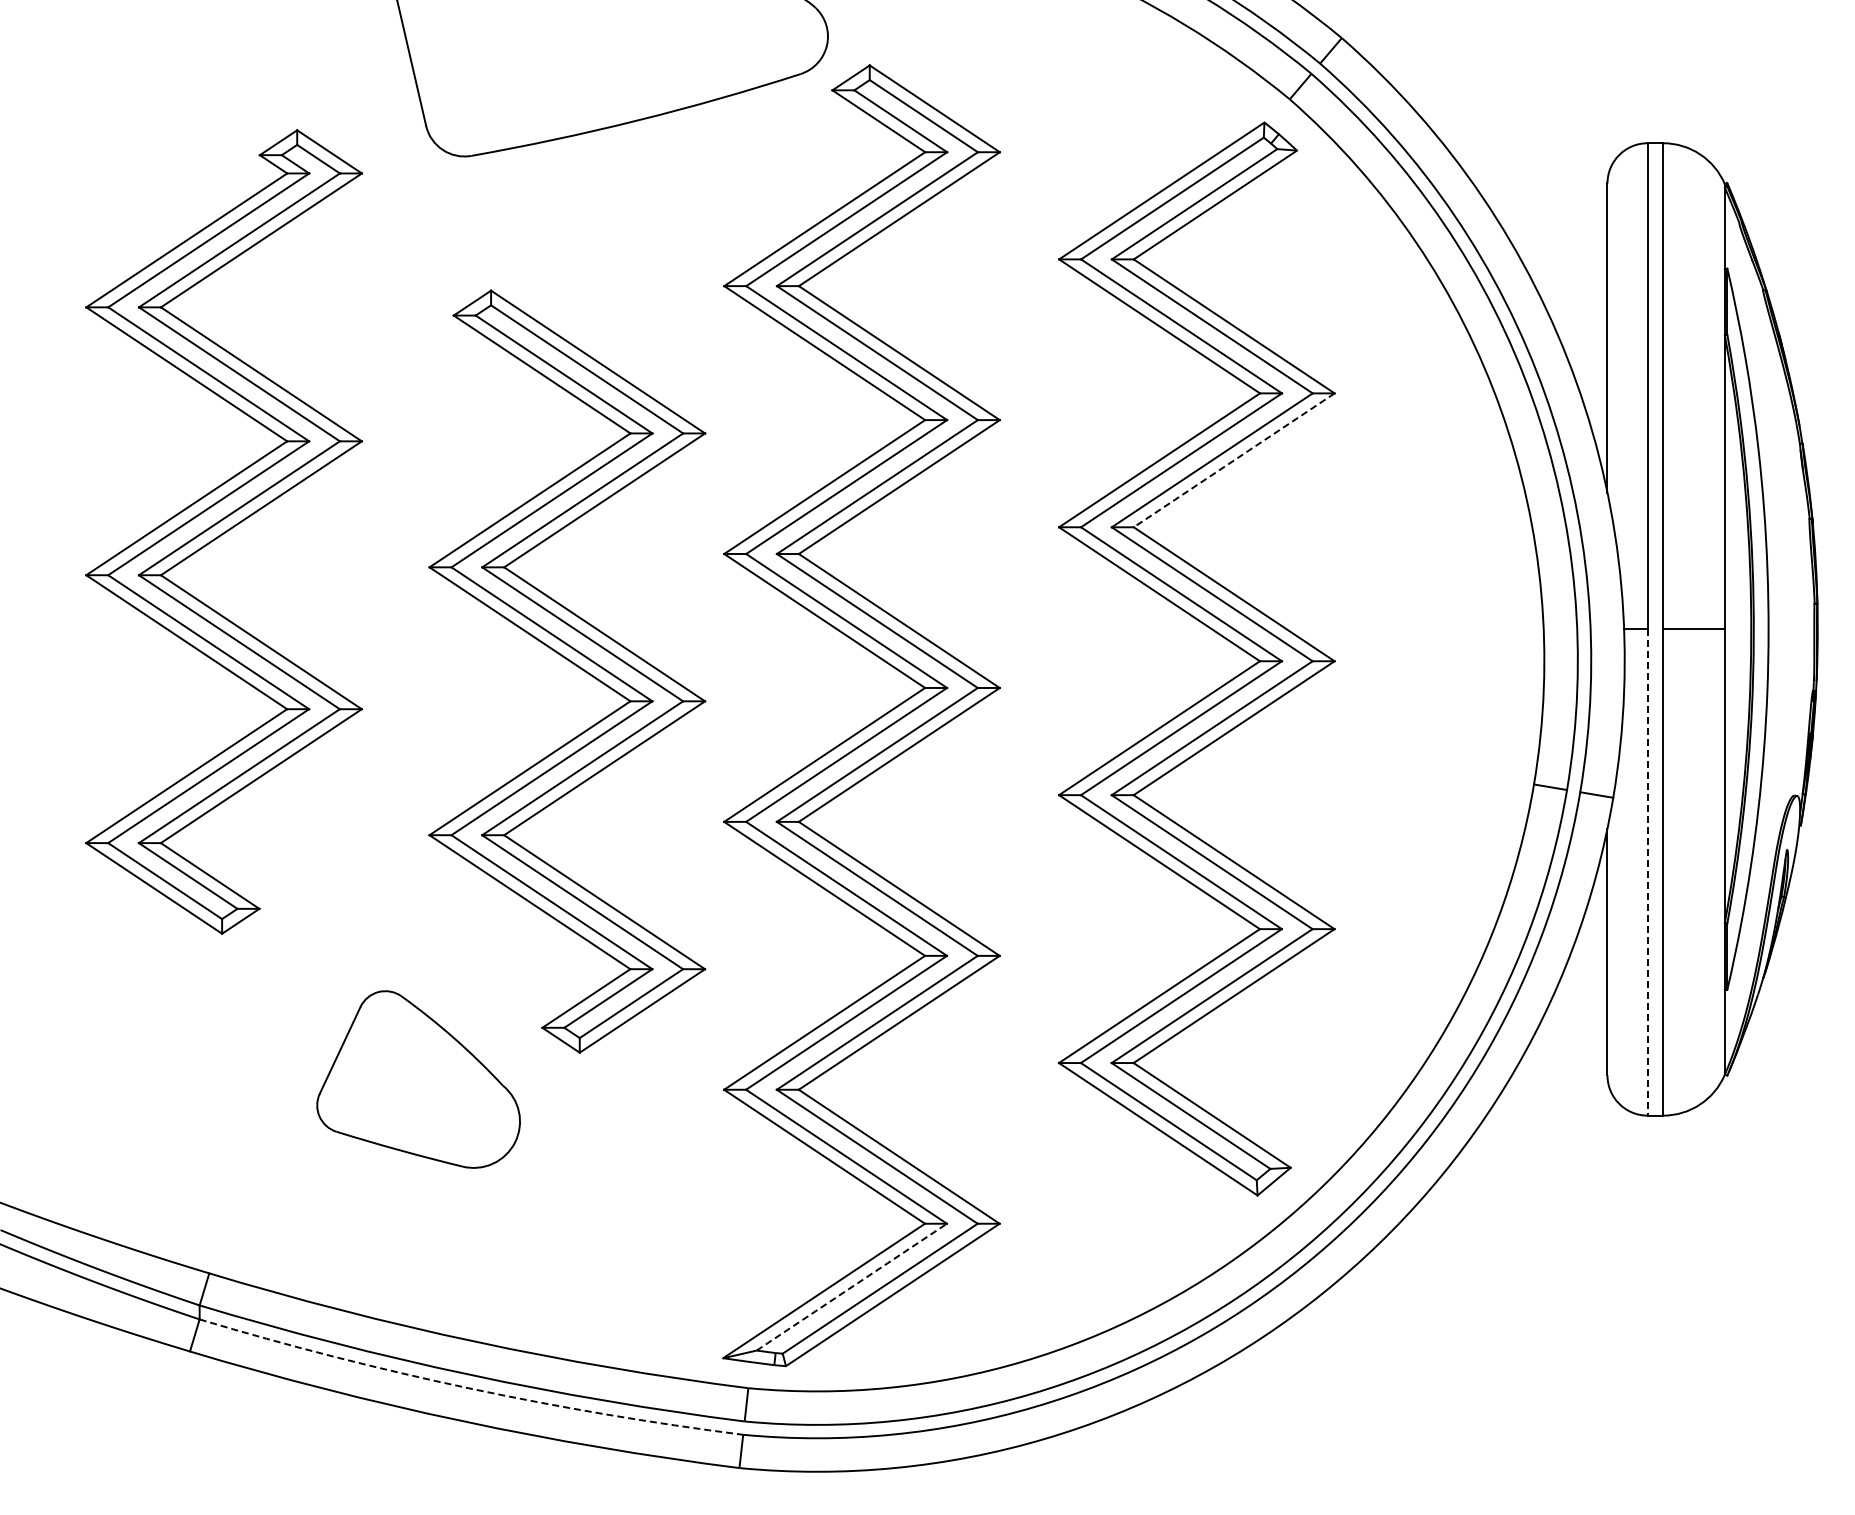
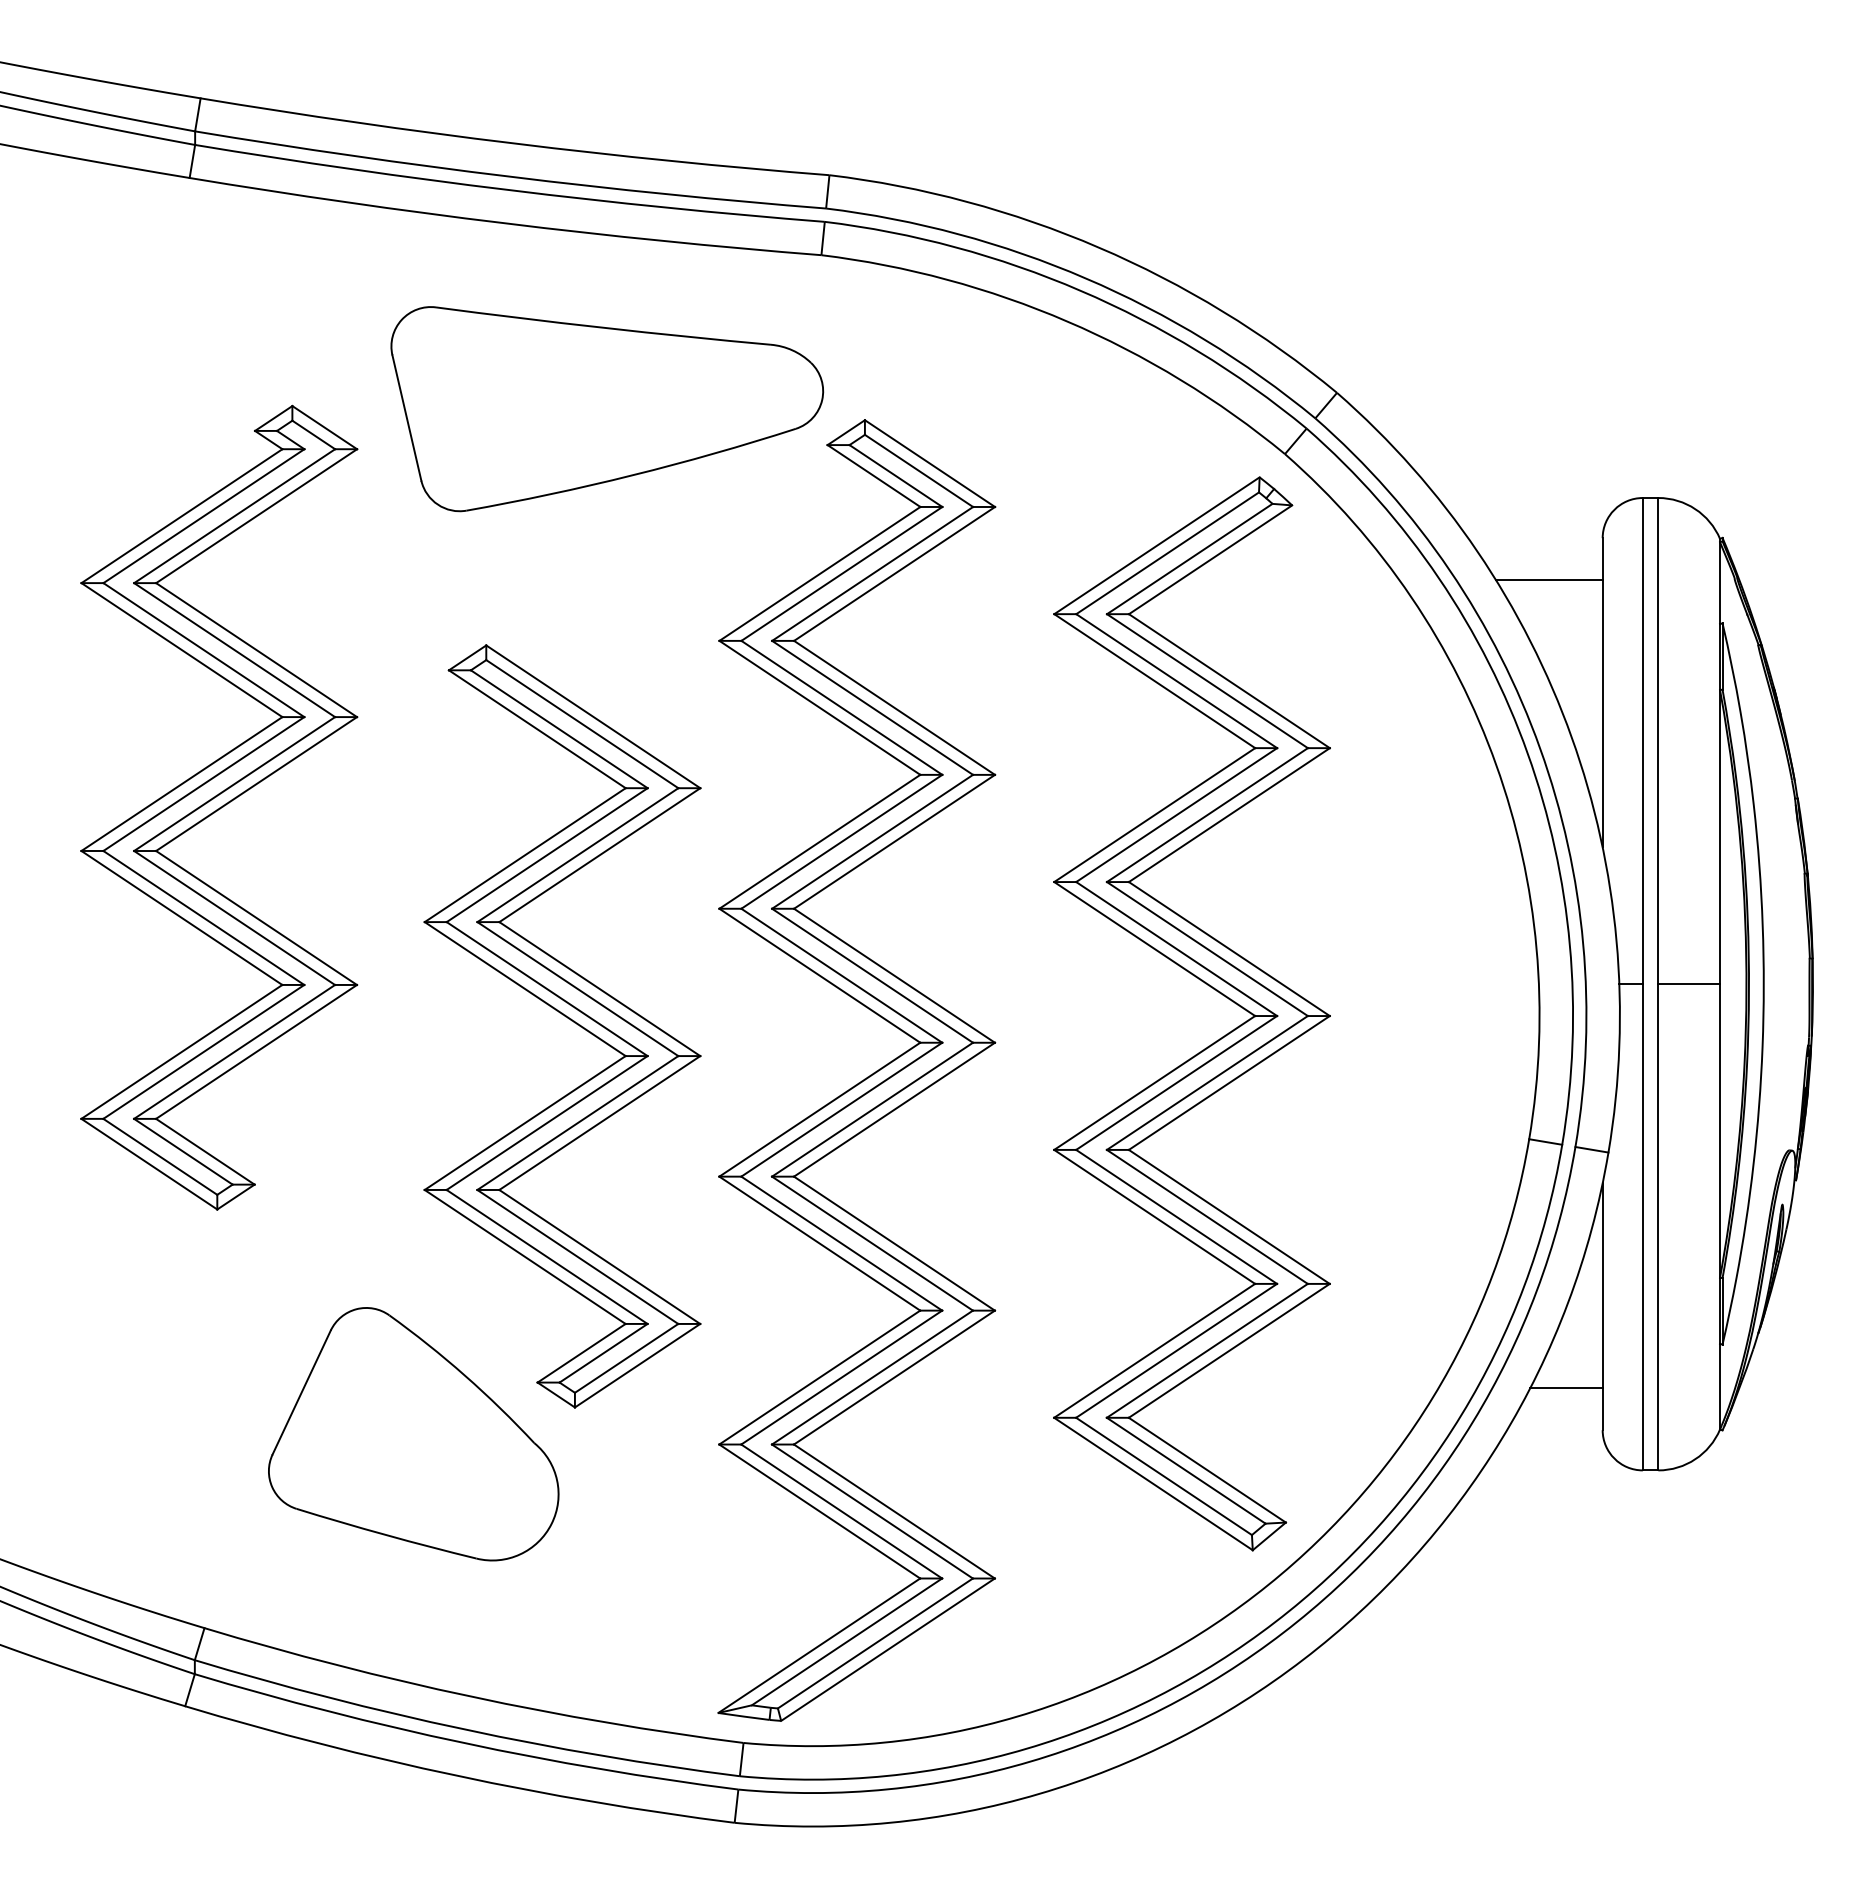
line: (1554, 225) -> (1549, 580), added
line: (1234, 460) -> (1229, 815), dashed -> solid
part: (224, 531) -> (219, 807), moved
line: (1647, 872) -> (1642, 1227), dashed -> solid
line: (1571, 1033) -> (1566, 1388), added
part: (418, 1079) -> (413, 1434), size x1.43
line: (852, 1286) -> (847, 1641), dashed -> solid
arc: (469, 1388) -> (464, 1743), dashed -> solid

